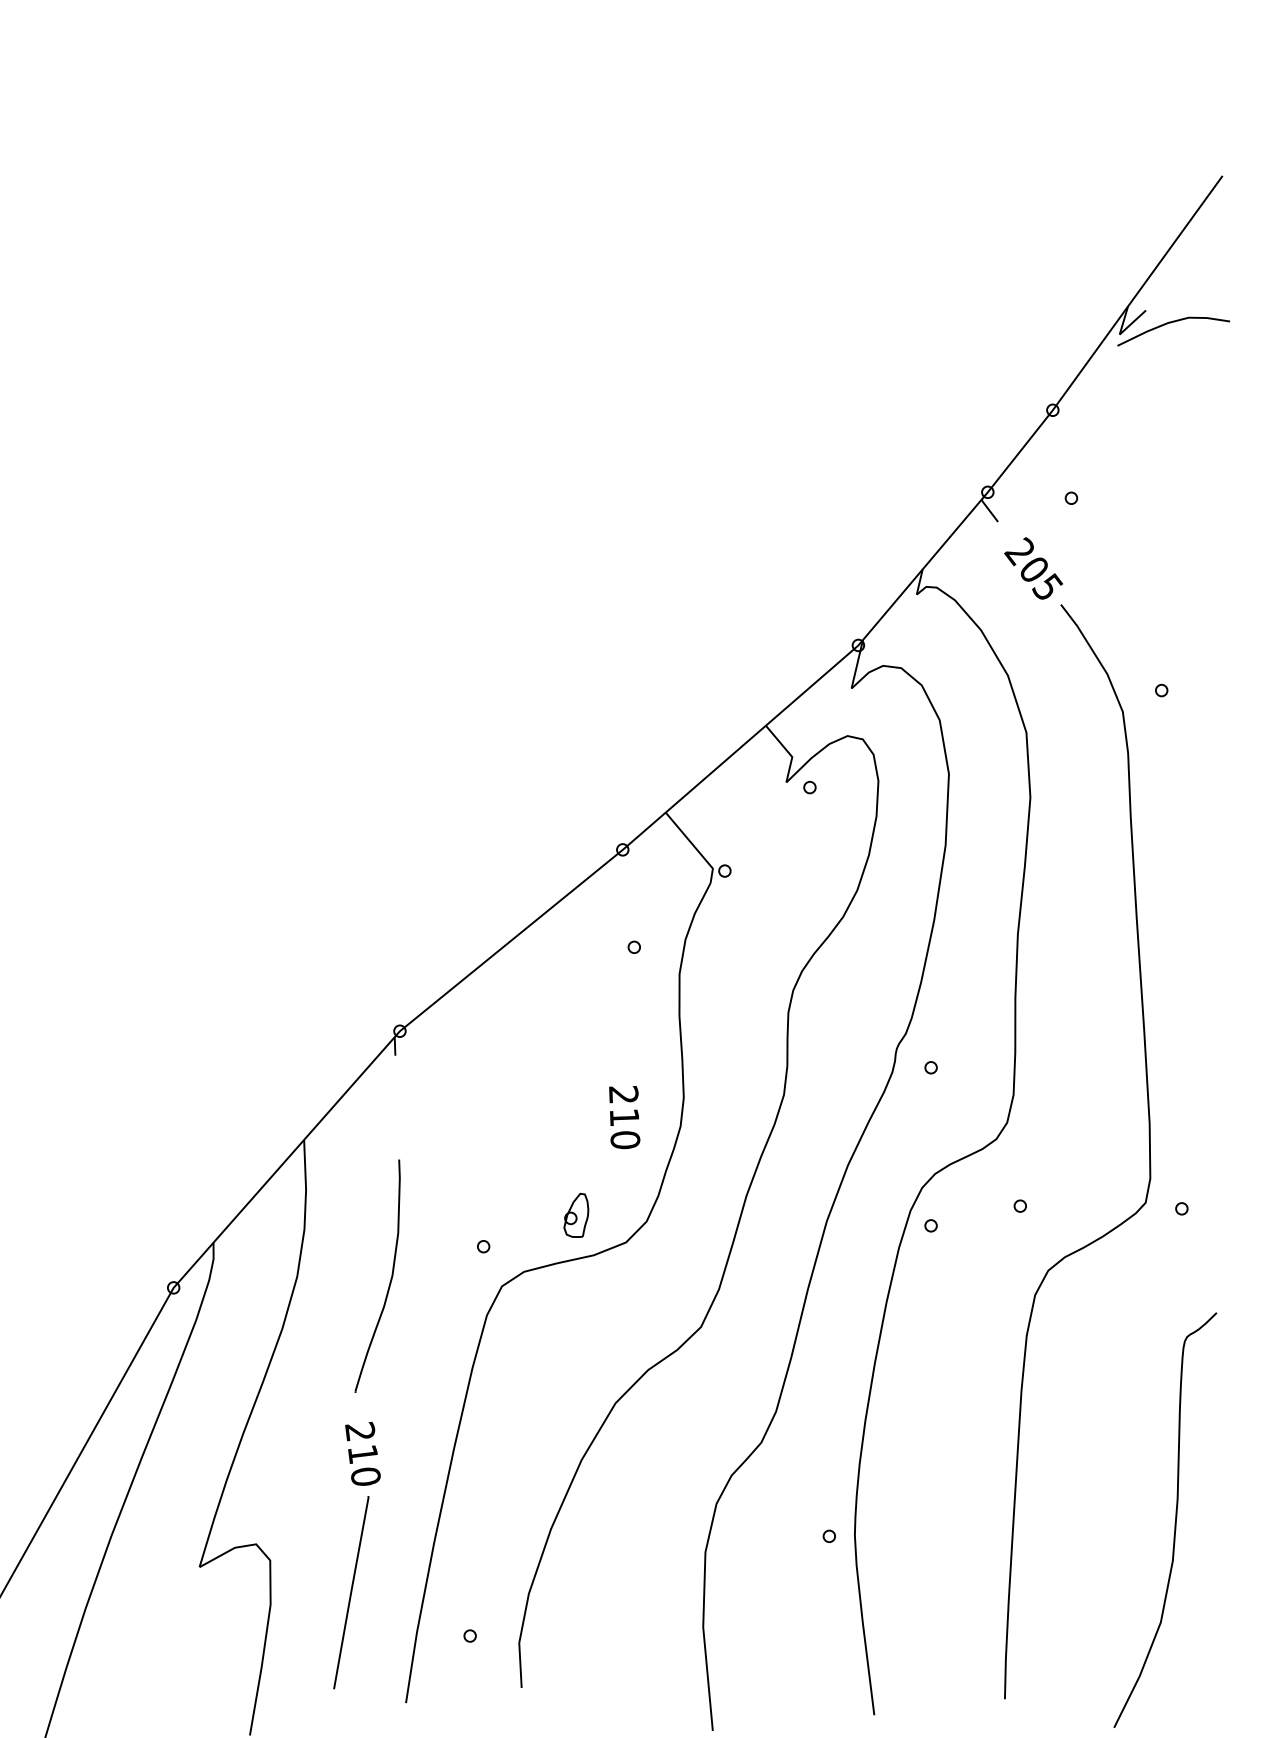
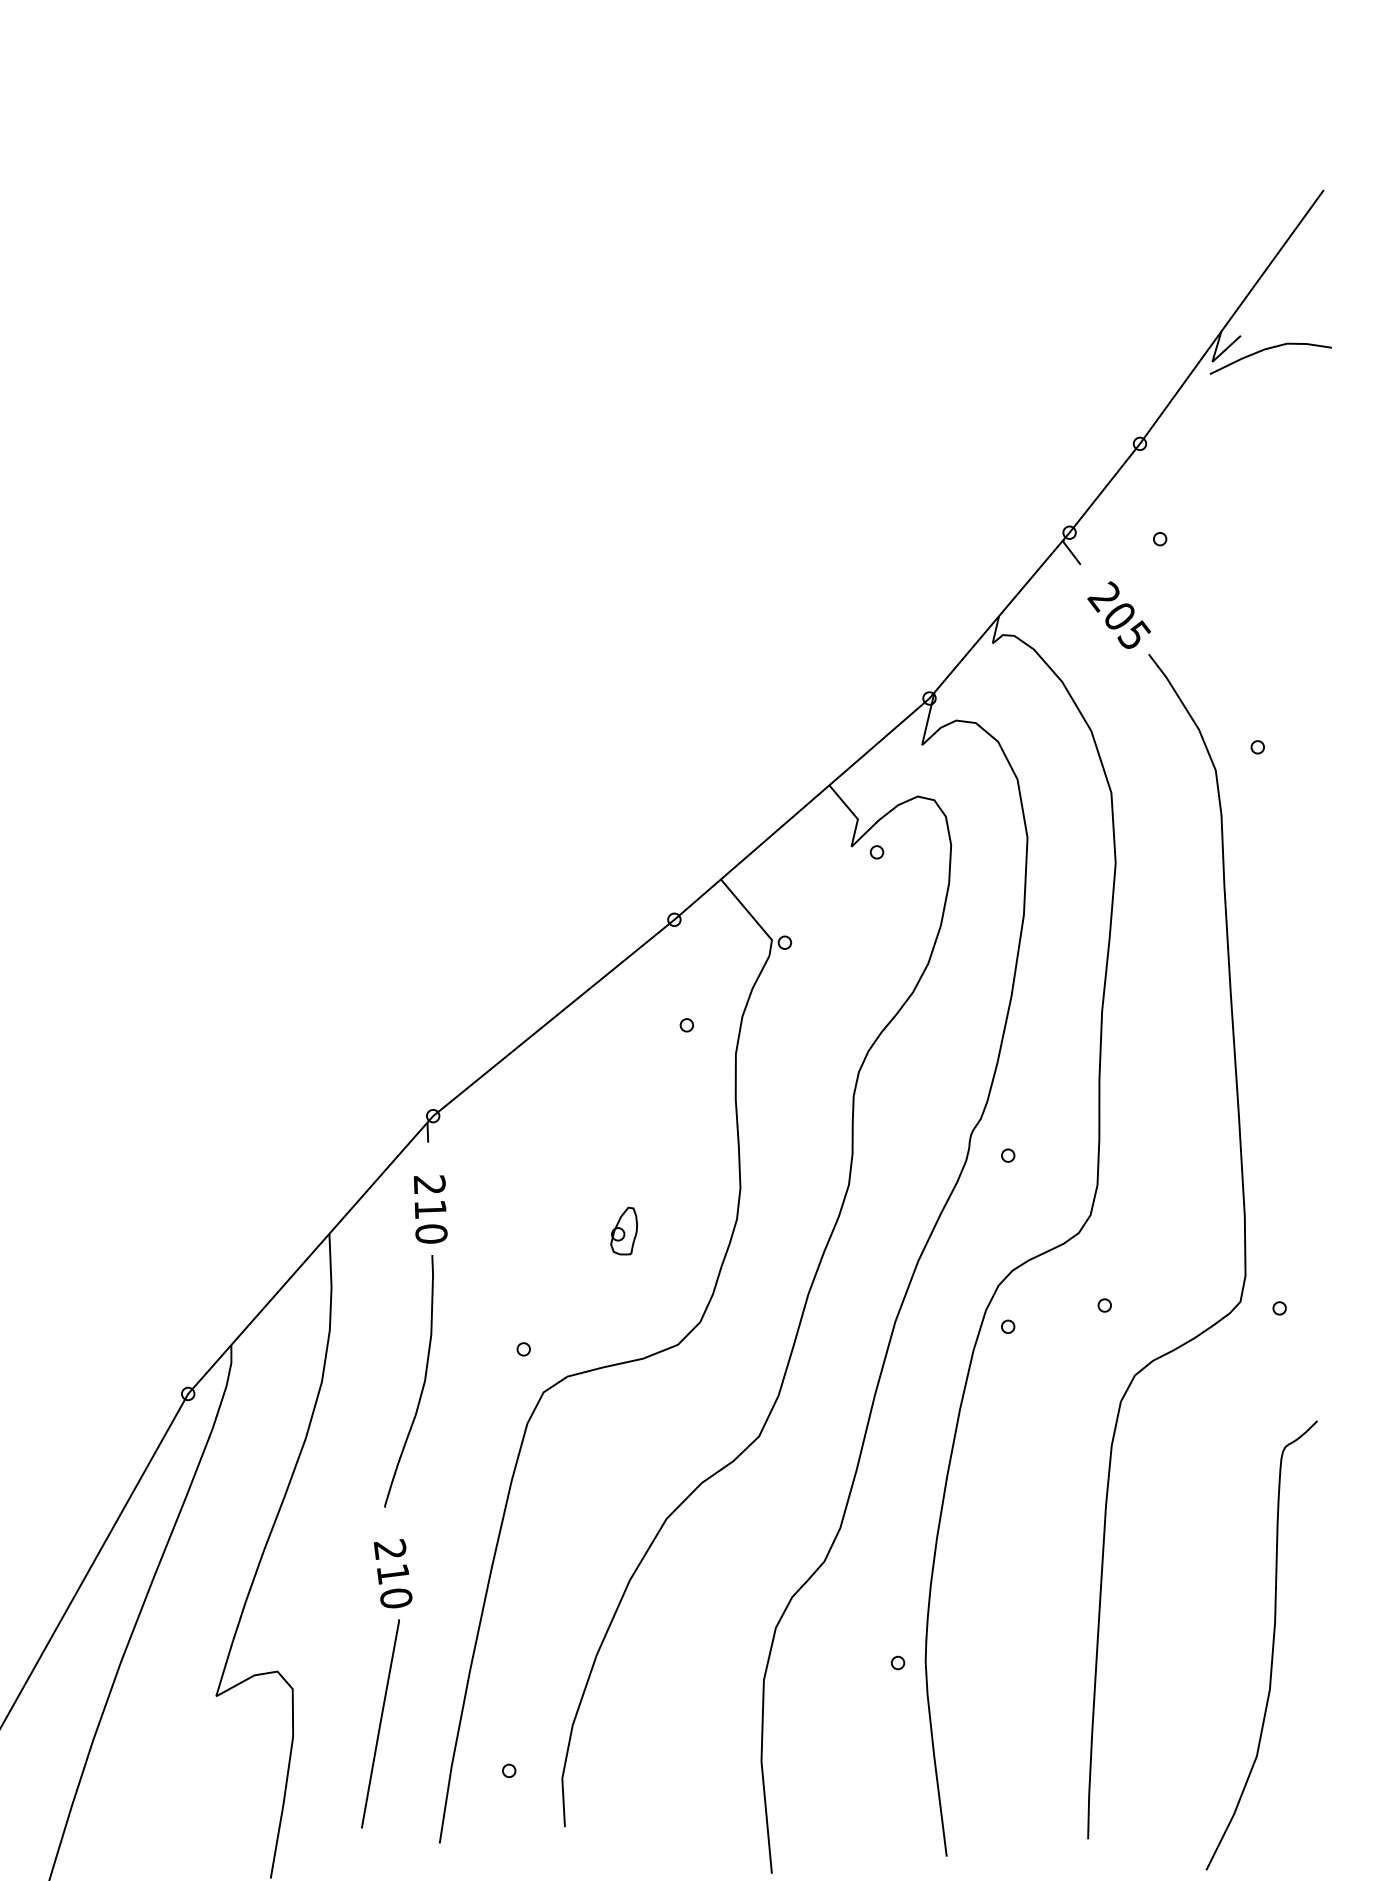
text: (624, 1117) -> (430, 1209), moved
part: (576, 1214) -> (624, 1230), moved

